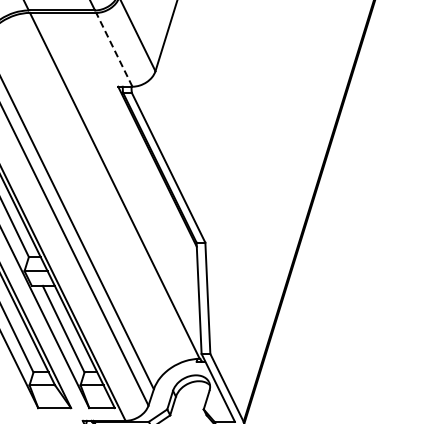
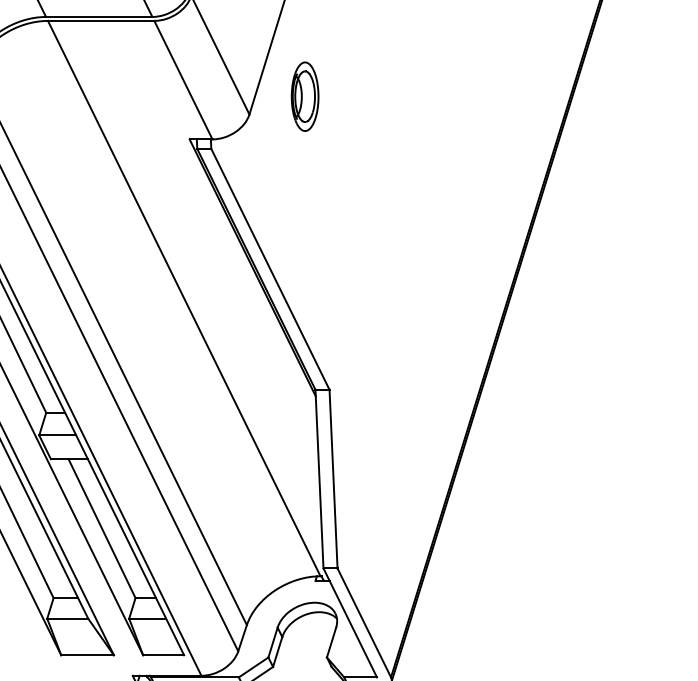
line: (114, 49) -> (183, 79), dashed -> solid
part: (190, 59) -> (305, 95), added

